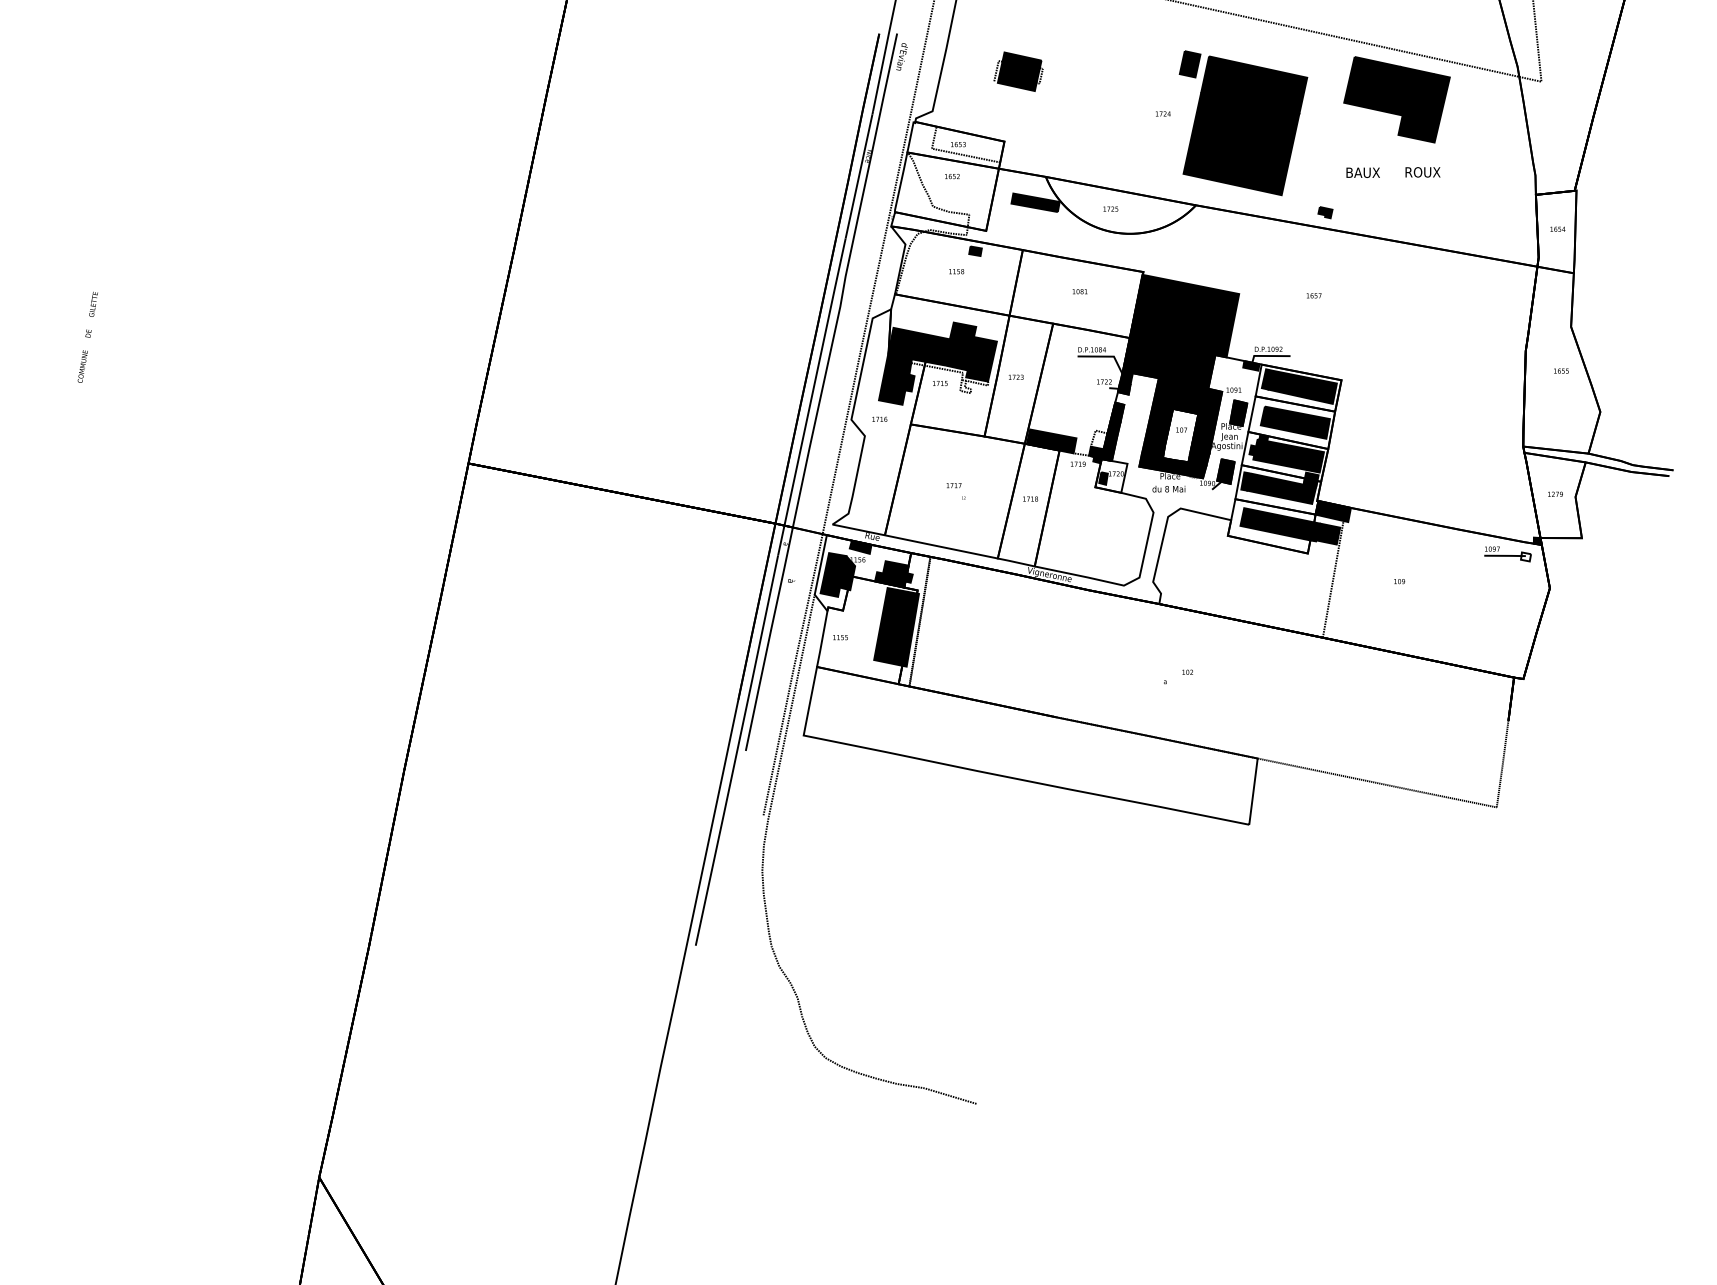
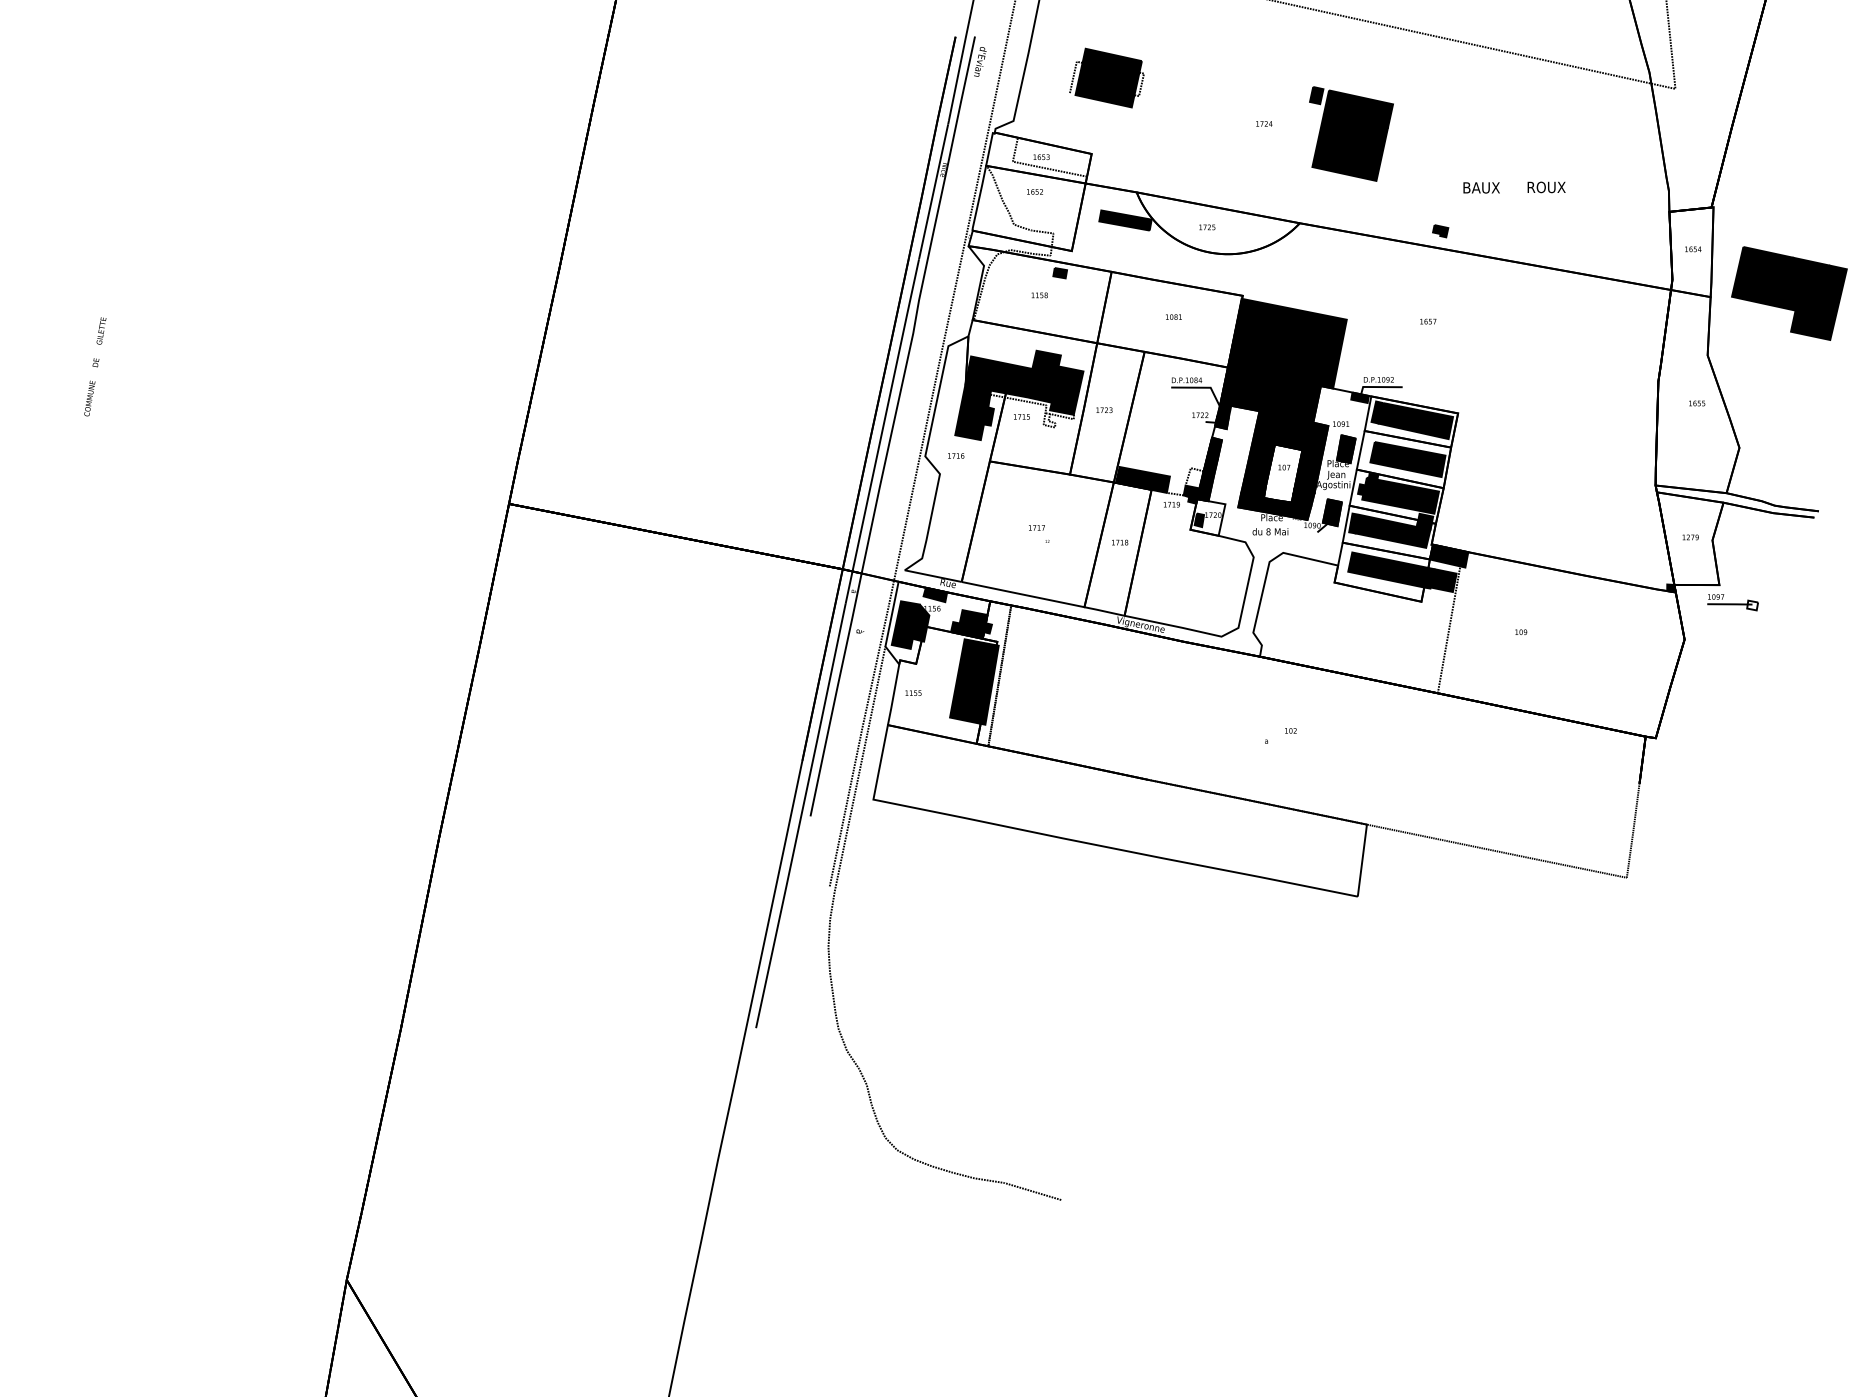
part: (1018, 71) -> (1106, 77), size x1.4
part: (1397, 99) -> (1789, 293), moved
part: (1243, 122) -> (1351, 133), size x0.6
part: (1507, 554) -> (1732, 602), moved

